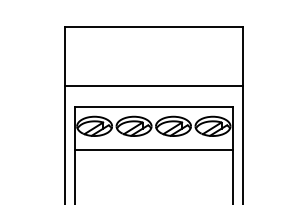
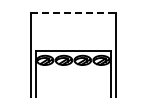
line: (154, 28) -> (73, 13), solid -> dashed
line: (154, 86) -> (73, 41), removed
line: (154, 149) -> (73, 71), removed

